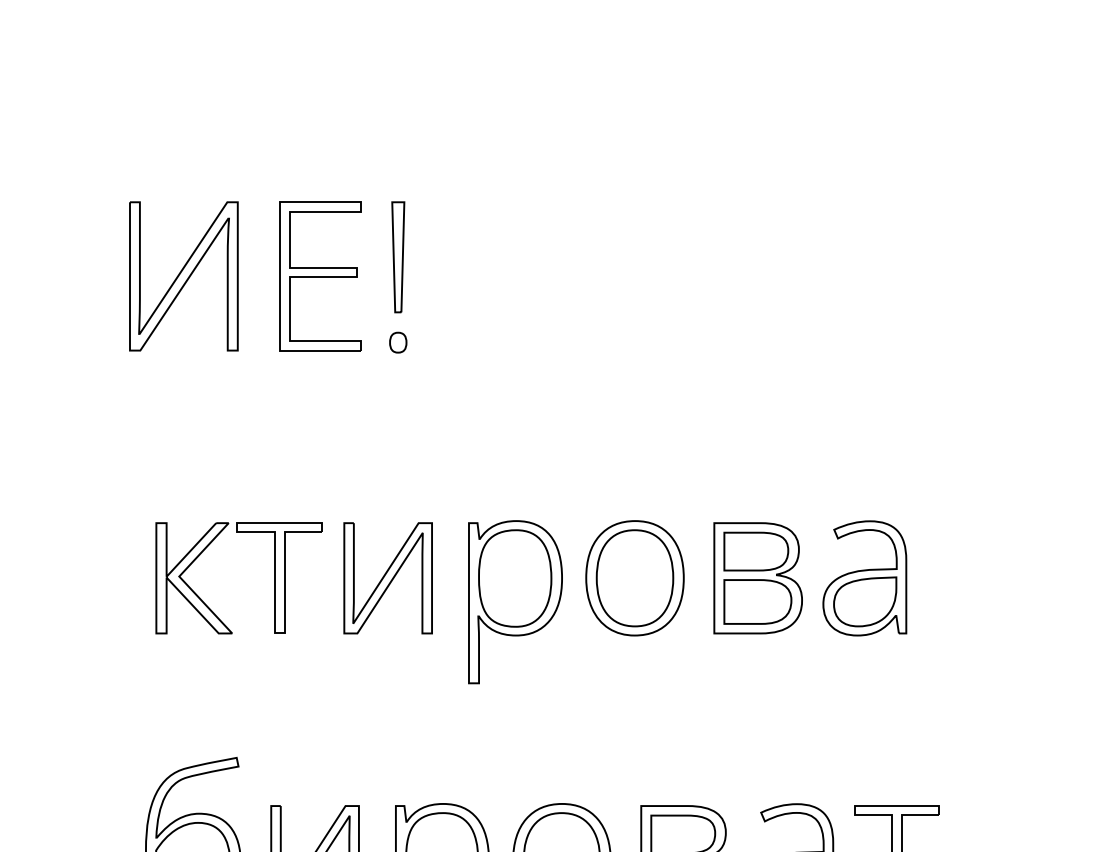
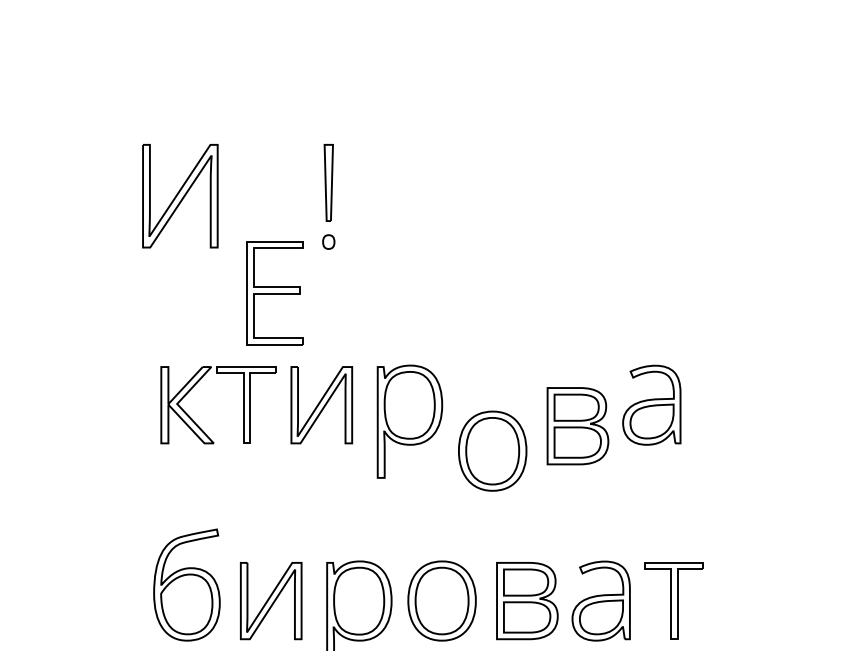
part: (319, 276) -> (274, 293), moved
part: (634, 577) -> (492, 450), moved
part: (757, 578) -> (577, 426), moved

